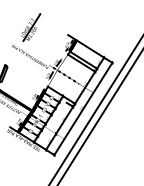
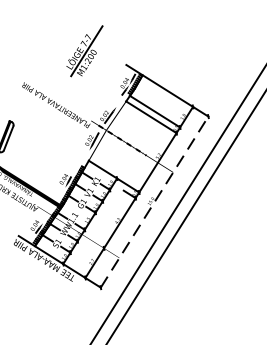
part: (31, 27) -> (86, 50), moved
line: (83, 108) -> (154, 201), solid -> dashed

